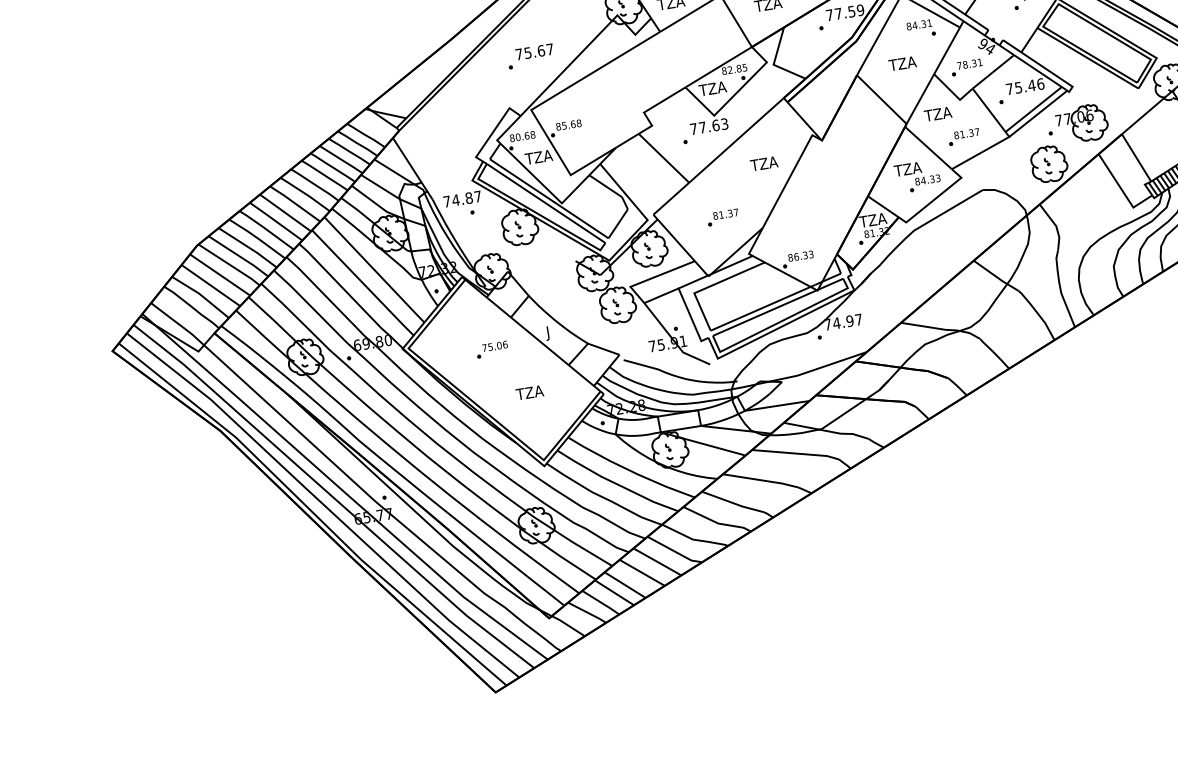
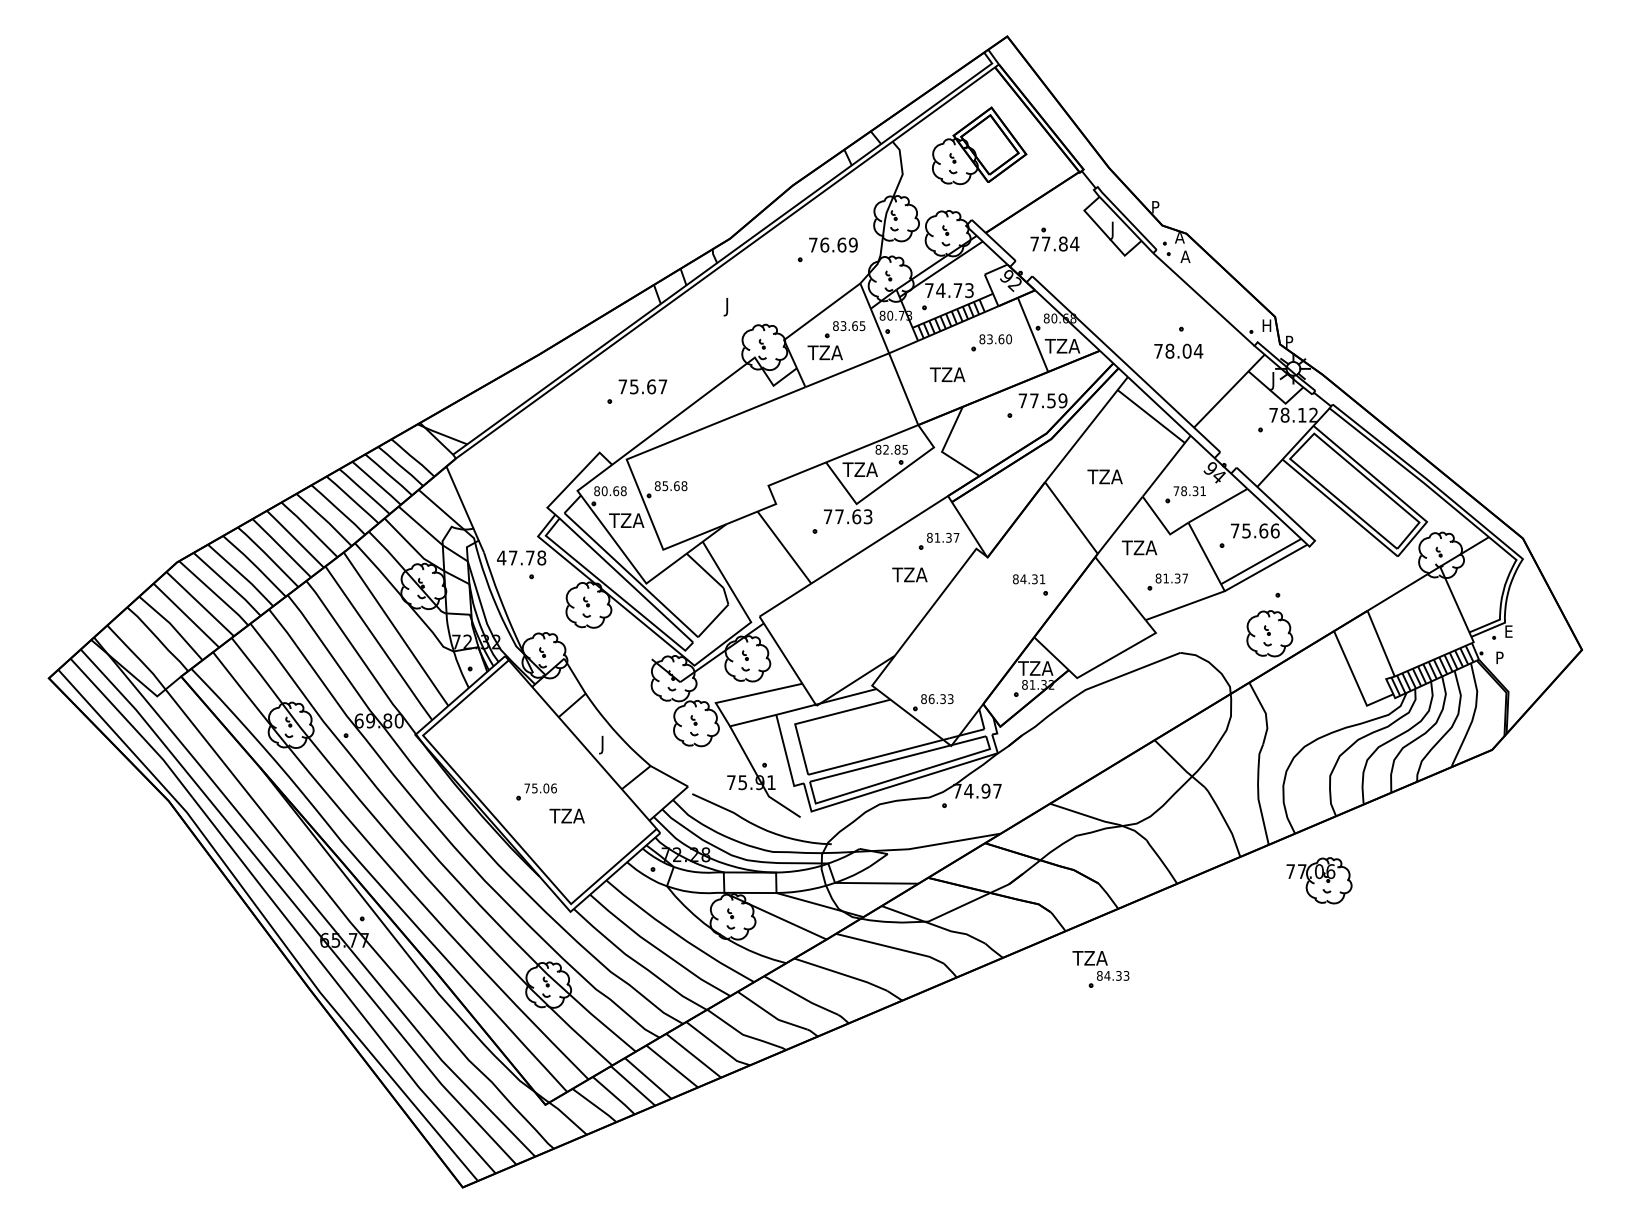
part: (921, 28) -> (1030, 584), moved
text: (1031, 85) -> (1263, 530), 75.46 -> 75.66
part: (1082, 123) -> (1319, 880), moved
part: (917, 176) -> (1100, 969), moved
text: (462, 198) -> (521, 557), 74.87 -> 47.78
part: (722, 216) -> (938, 540), moved
part: (492, 349) -> (536, 791), moved

